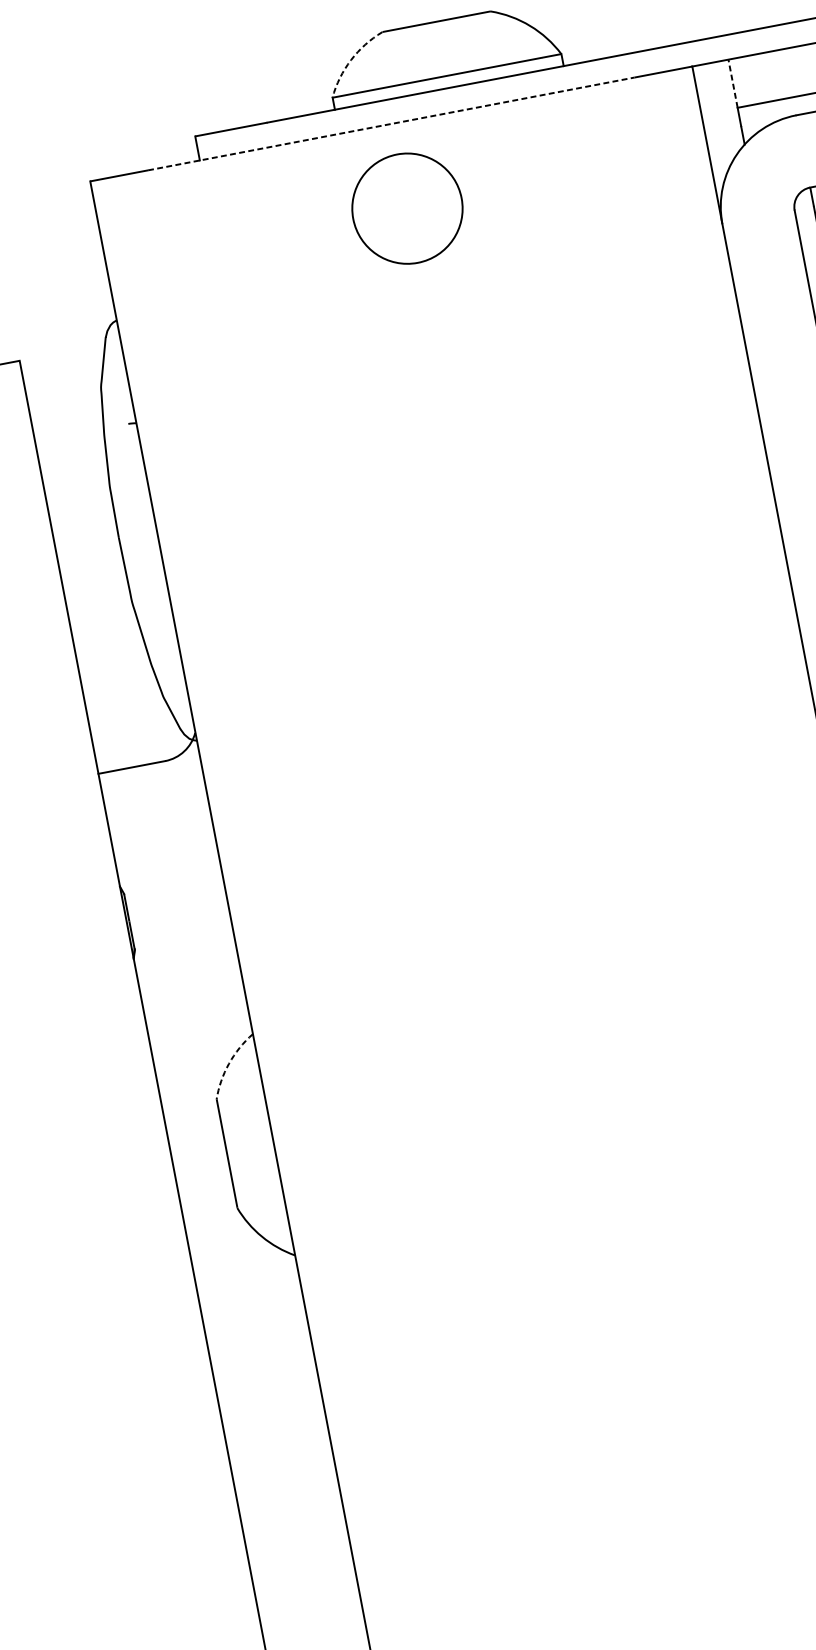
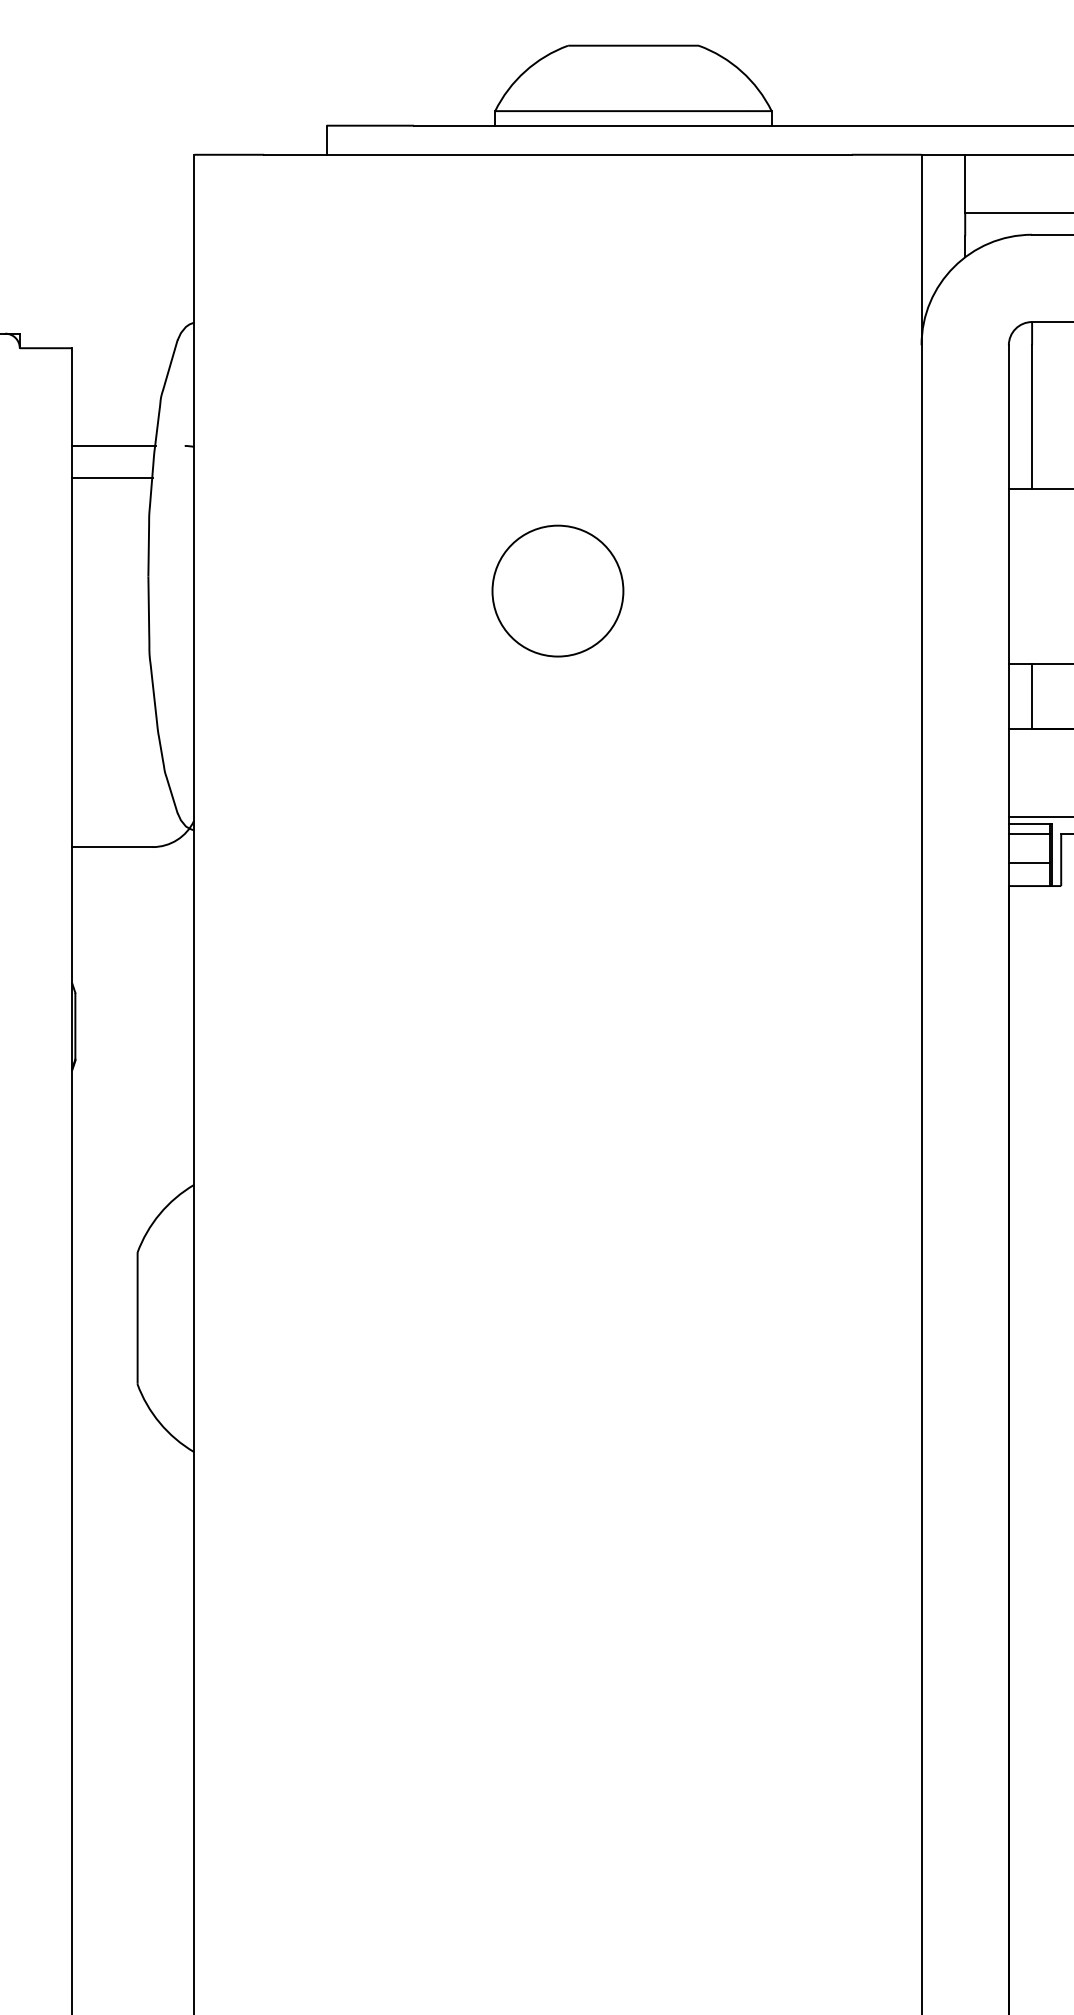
arc: (351, 60) -> (525, 71), dashed -> solid
line: (733, 83) -> (965, 183), dashed -> solid
line: (390, 123) -> (557, 154), dashed -> solid
circle: (407, 208) -> (557, 590), moved
line: (69, 434) -> (113, 445), added
line: (73, 461) -> (112, 477), added
arc: (228, 1063) -> (159, 1213), dashed -> solid

